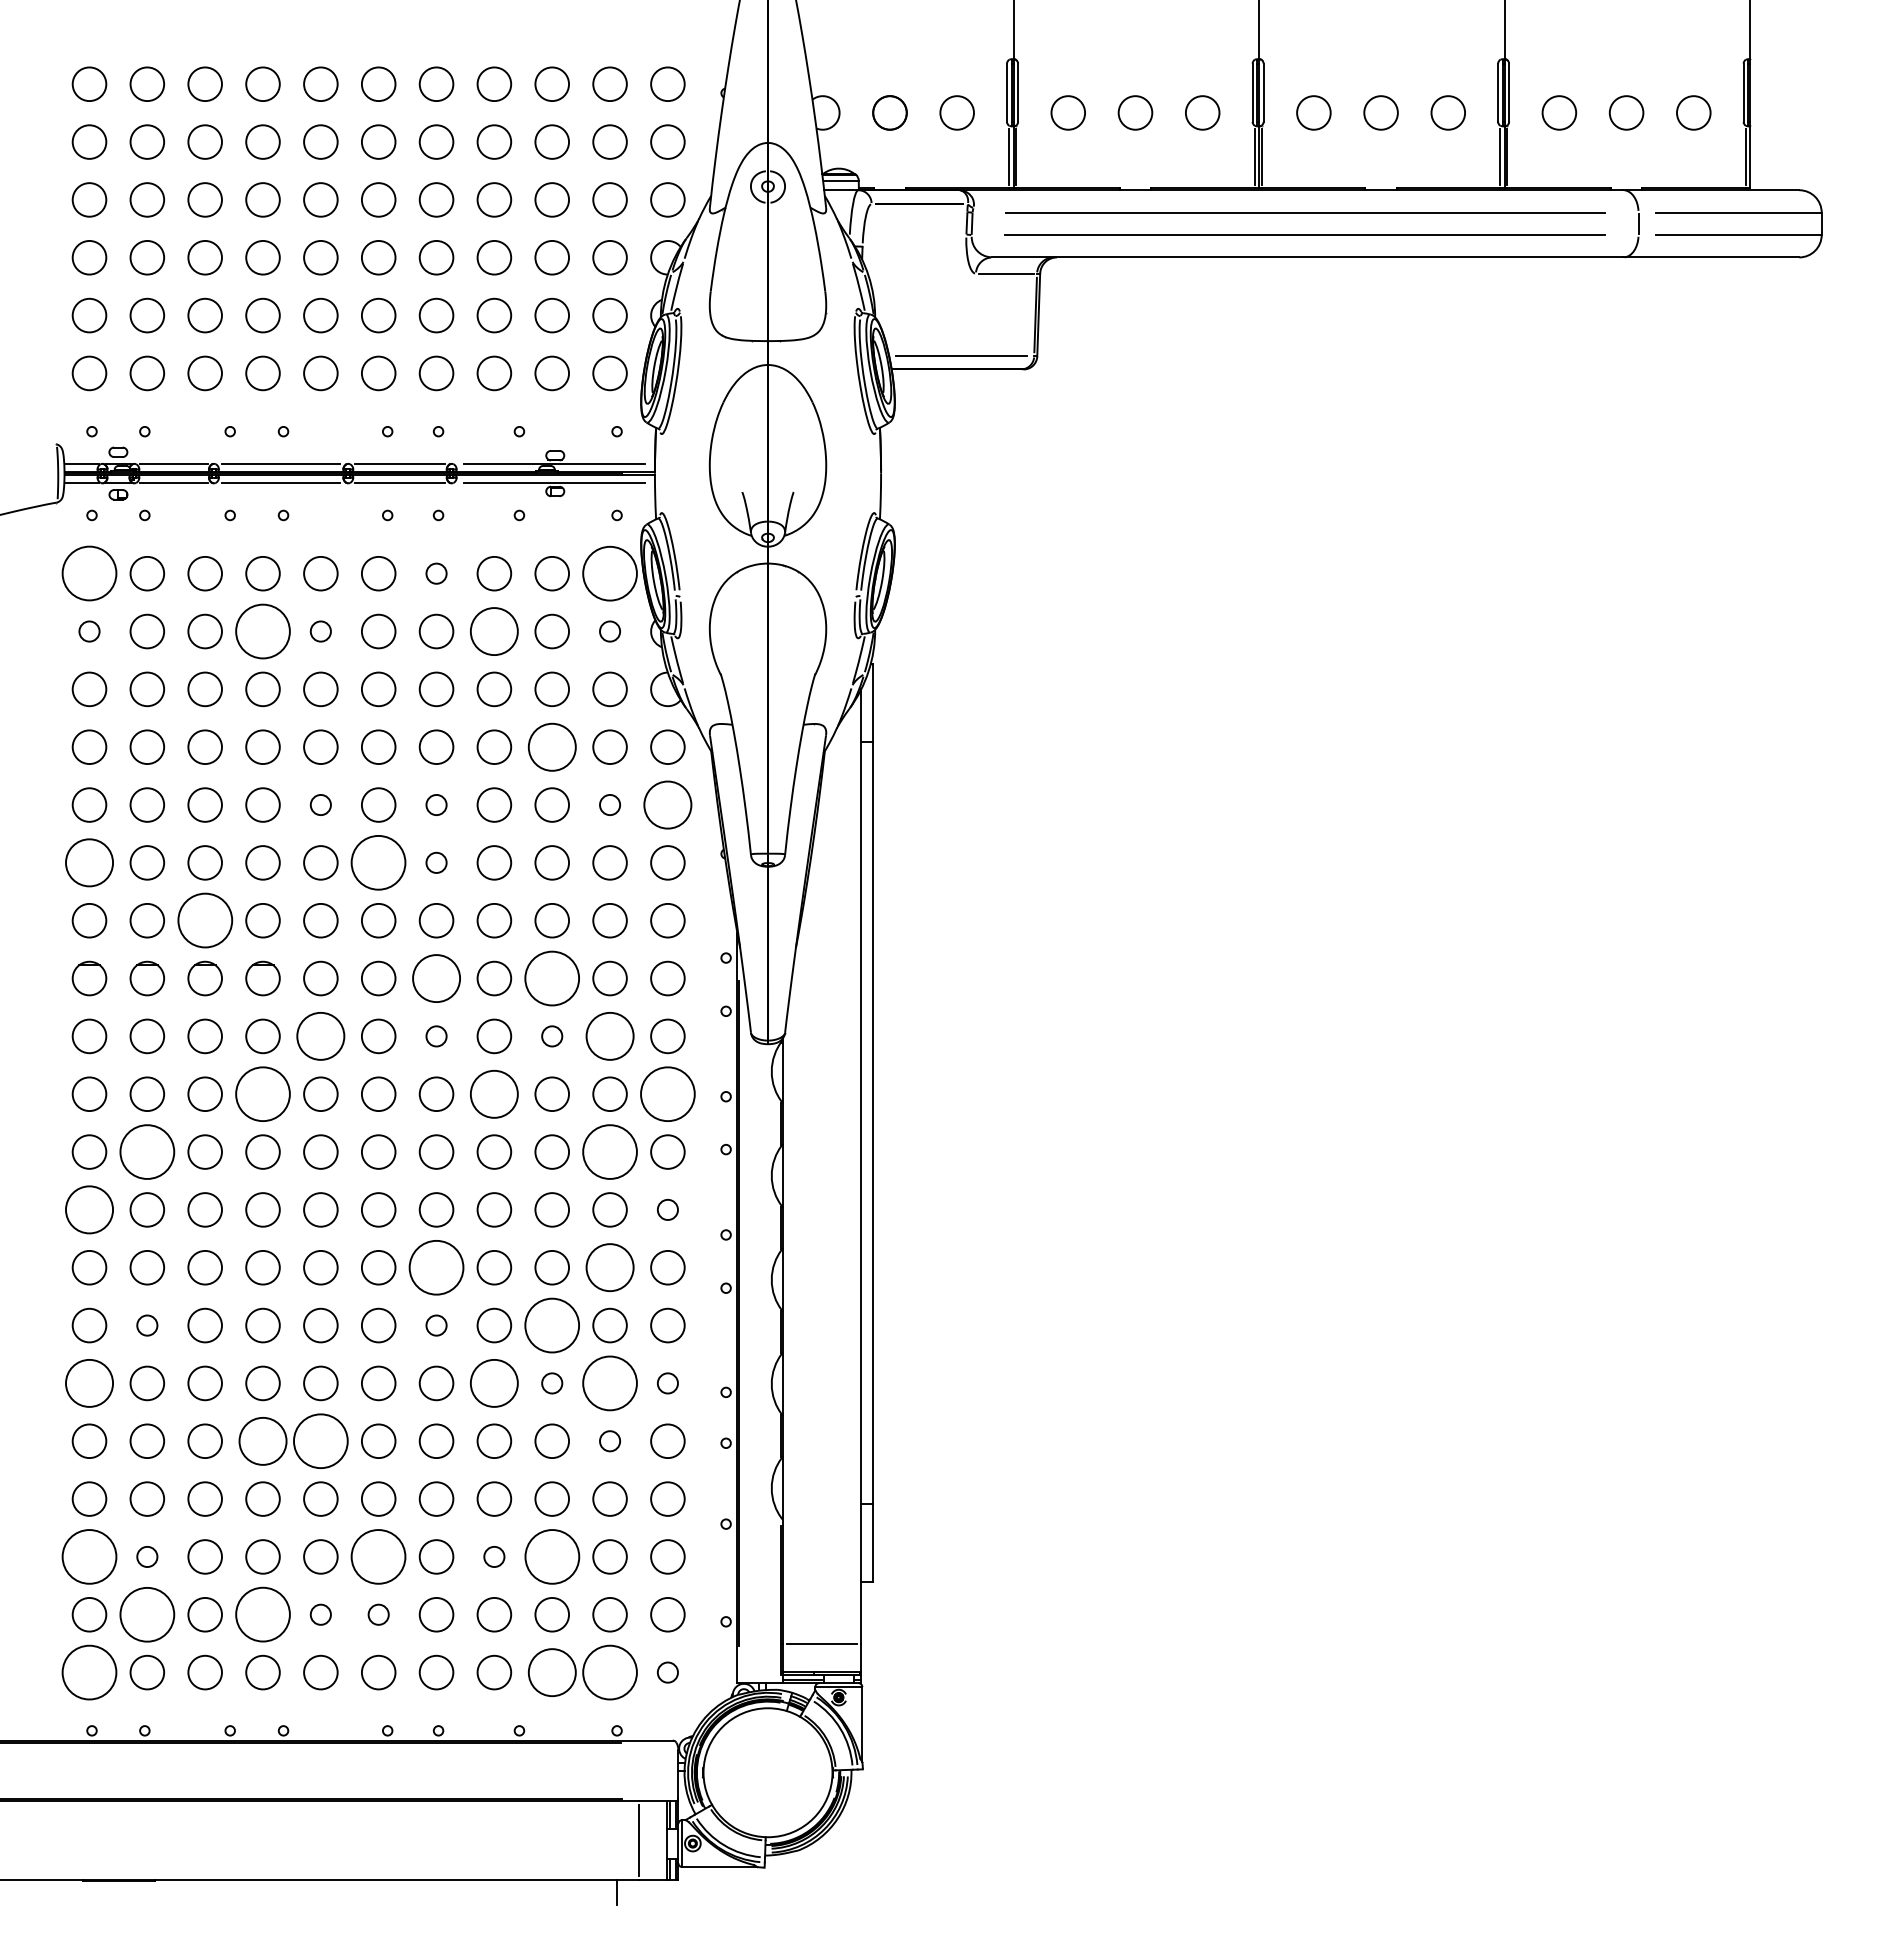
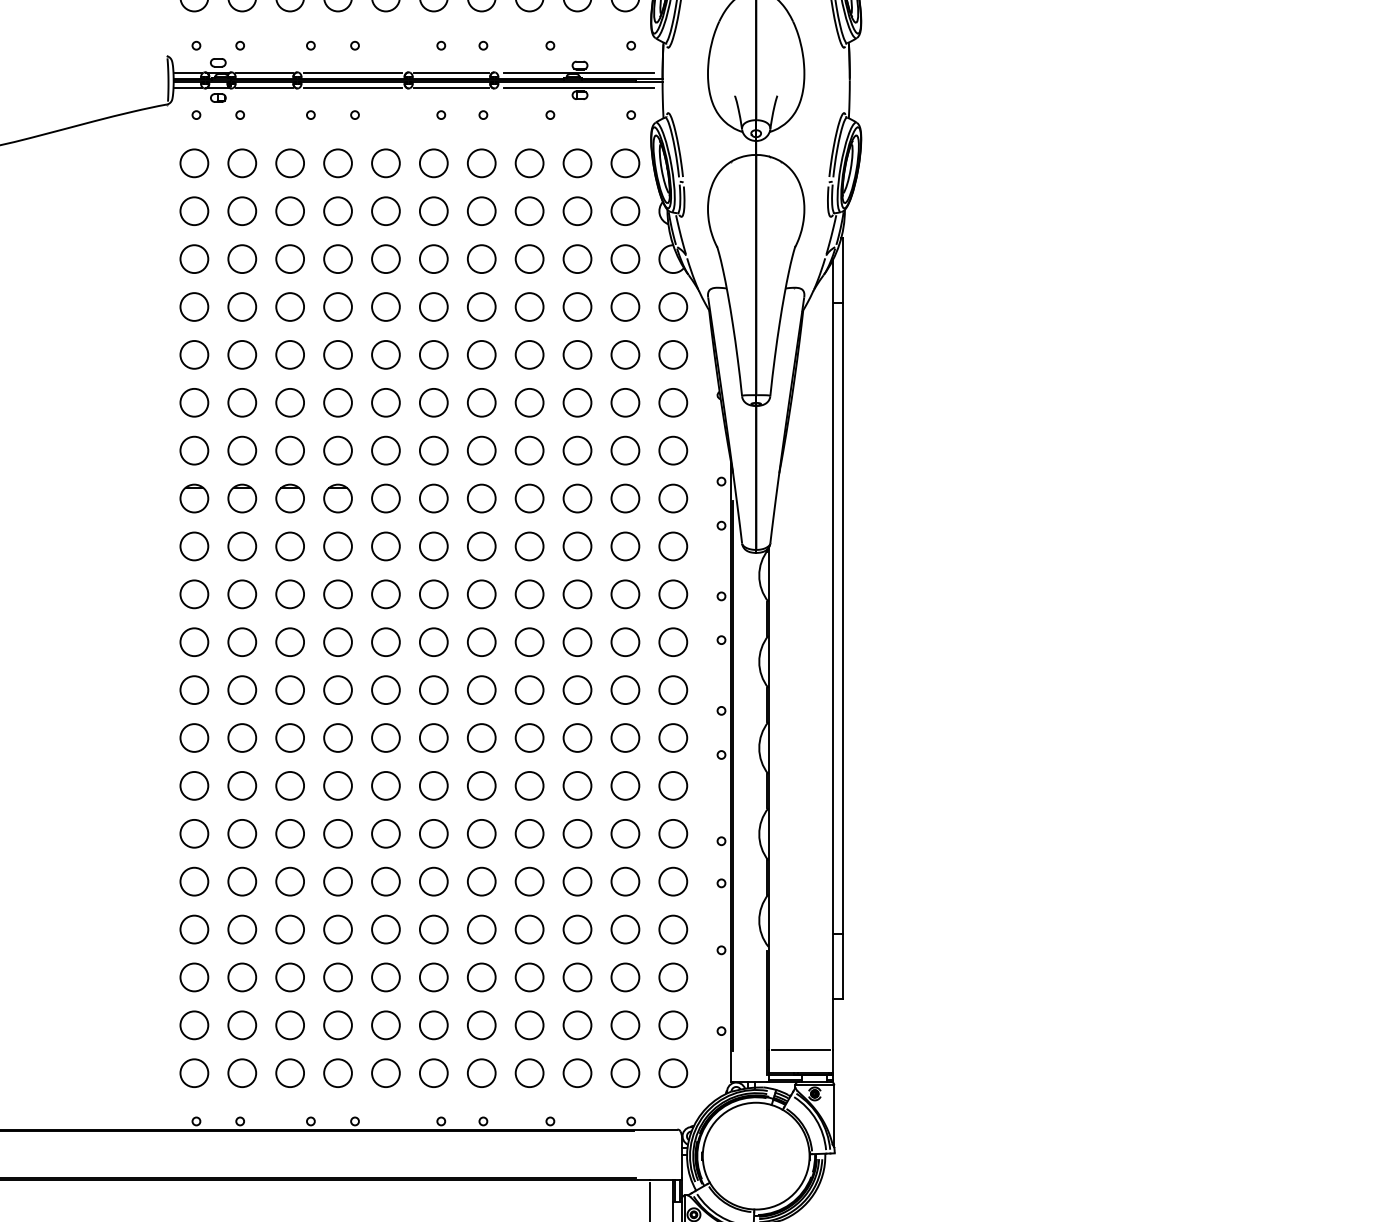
circle: (89, 573) -> (194, 163), size x0.62
circle: (436, 573) -> (481, 163), size x1.67
circle: (609, 573) -> (624, 163), size x0.62
circle: (89, 631) -> (194, 211), size x1.67
circle: (262, 631) -> (337, 211), size x0.62
circle: (320, 631) -> (385, 211), size x1.67
circle: (494, 631) -> (529, 211), size x0.71
circle: (609, 631) -> (624, 211), size x1.67
circle: (551, 746) -> (576, 306), size x0.71
circle: (320, 804) -> (385, 354), size x1.67
circle: (436, 804) -> (481, 354), size x1.67
circle: (609, 804) -> (624, 354), size x1.67
circle: (667, 804) -> (672, 354), size x0.71
circle: (89, 862) -> (194, 402), size x0.71
circle: (378, 862) -> (433, 402), size x0.62
circle: (436, 862) -> (481, 402), size x1.67
circle: (204, 920) -> (289, 450), size x0.62
circle: (436, 978) -> (481, 498), size x0.71
circle: (552, 978) -> (577, 498), size x0.62
circle: (320, 1036) -> (385, 546), size x0.71
circle: (436, 1036) -> (481, 546), size x1.67
circle: (552, 1036) -> (577, 546), size x1.67
circle: (609, 1036) -> (624, 546), size x0.71
circle: (494, 1093) -> (529, 593), size x0.71
circle: (262, 1094) -> (337, 594), size x0.62
circle: (667, 1094) -> (672, 594), size x0.62
circle: (147, 1151) -> (242, 641), size x0.62
circle: (609, 1151) -> (624, 641), size x0.62
circle: (89, 1209) -> (194, 689), size x0.71
circle: (667, 1209) -> (672, 689), size x1.67
circle: (436, 1267) -> (481, 737), size x0.62
circle: (609, 1267) -> (624, 737), size x0.71
circle: (147, 1325) -> (242, 785), size x1.67
circle: (436, 1325) -> (481, 785), size x1.67
circle: (552, 1325) -> (577, 785), size x0.62
circle: (89, 1383) -> (194, 833), size x0.71
circle: (494, 1383) -> (529, 833), size x0.71
circle: (552, 1383) -> (577, 833), size x1.67
circle: (609, 1383) -> (624, 833), size x0.62
circle: (667, 1383) -> (672, 833), size x1.67
circle: (262, 1440) -> (337, 881), size x0.71
circle: (320, 1441) -> (385, 881), size x0.62
circle: (609, 1441) -> (624, 881), size x1.67
circle: (89, 1556) -> (194, 977), size x0.62
circle: (147, 1556) -> (242, 977), size x1.67
circle: (378, 1556) -> (433, 977), size x0.62
circle: (494, 1556) -> (529, 977), size x1.67
circle: (551, 1556) -> (576, 977), size x0.62
circle: (147, 1614) -> (242, 1025), size x0.62
circle: (262, 1614) -> (337, 1025), size x0.62
circle: (320, 1614) -> (385, 1025), size x1.67
circle: (378, 1614) -> (433, 1025), size x1.67
circle: (89, 1672) -> (194, 1073), size x0.62
circle: (551, 1672) -> (576, 1073), size x0.71
circle: (609, 1672) -> (624, 1073), size x0.62
circle: (667, 1672) -> (672, 1073), size x1.67

